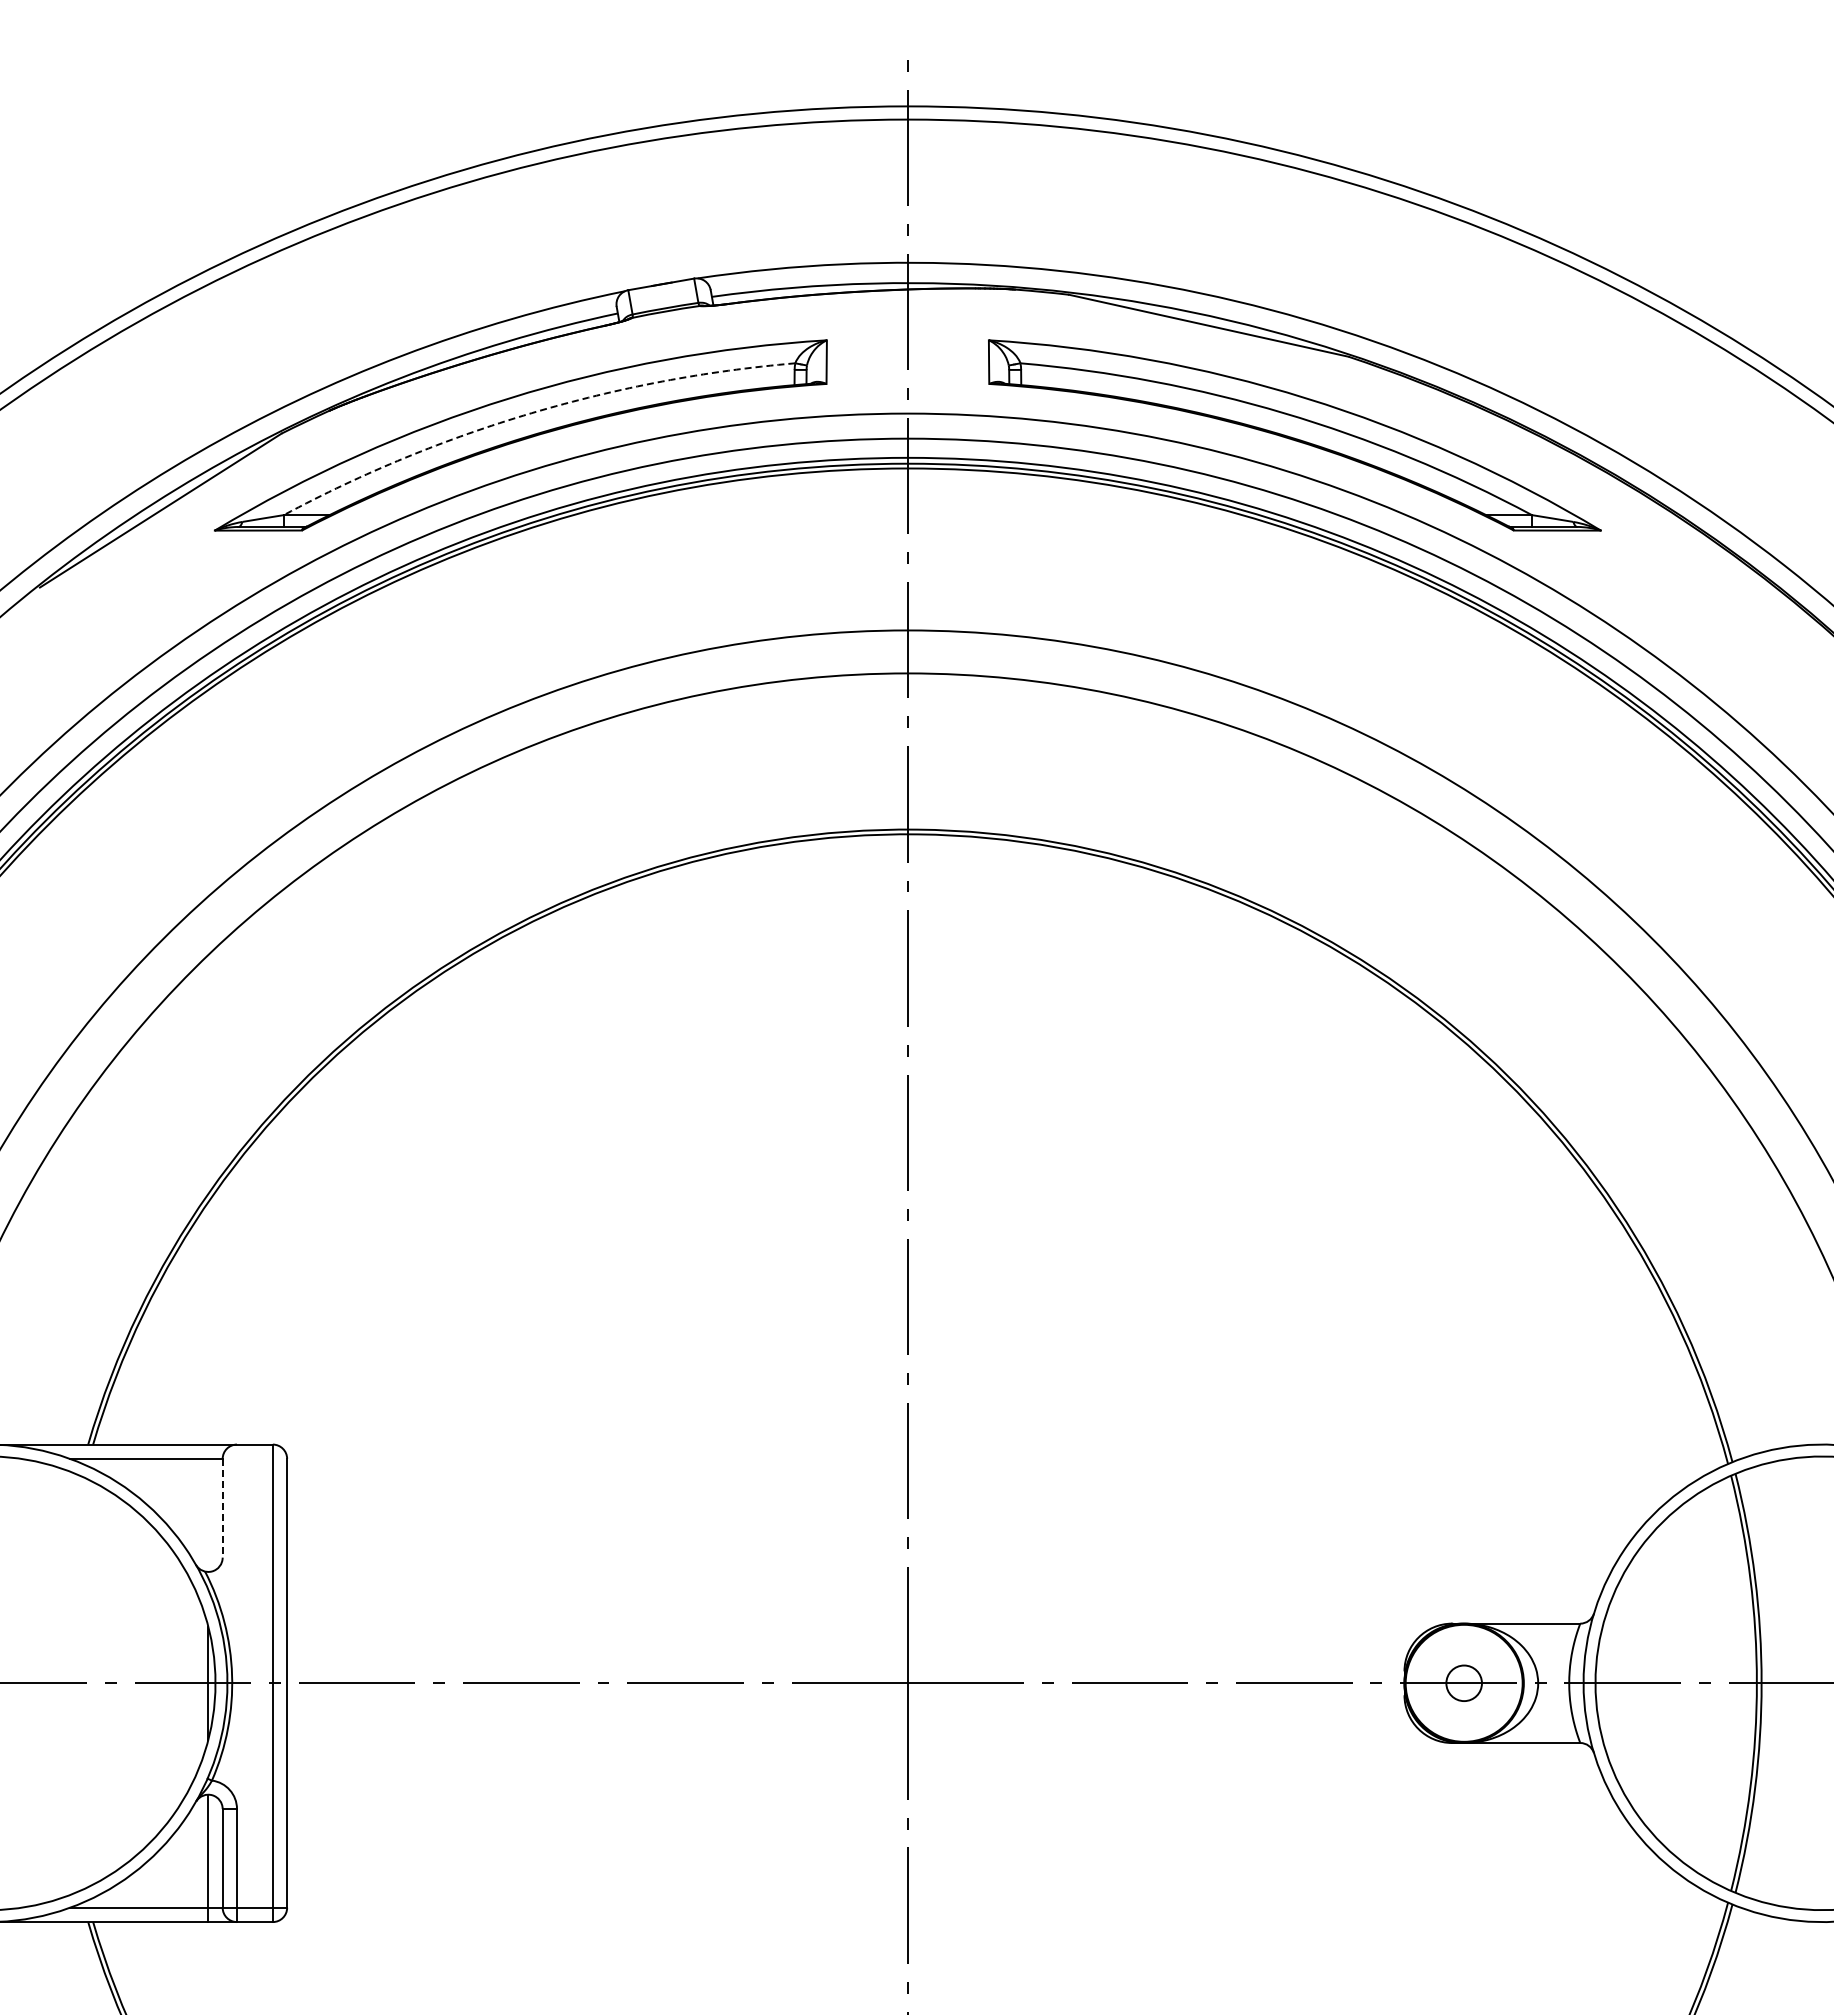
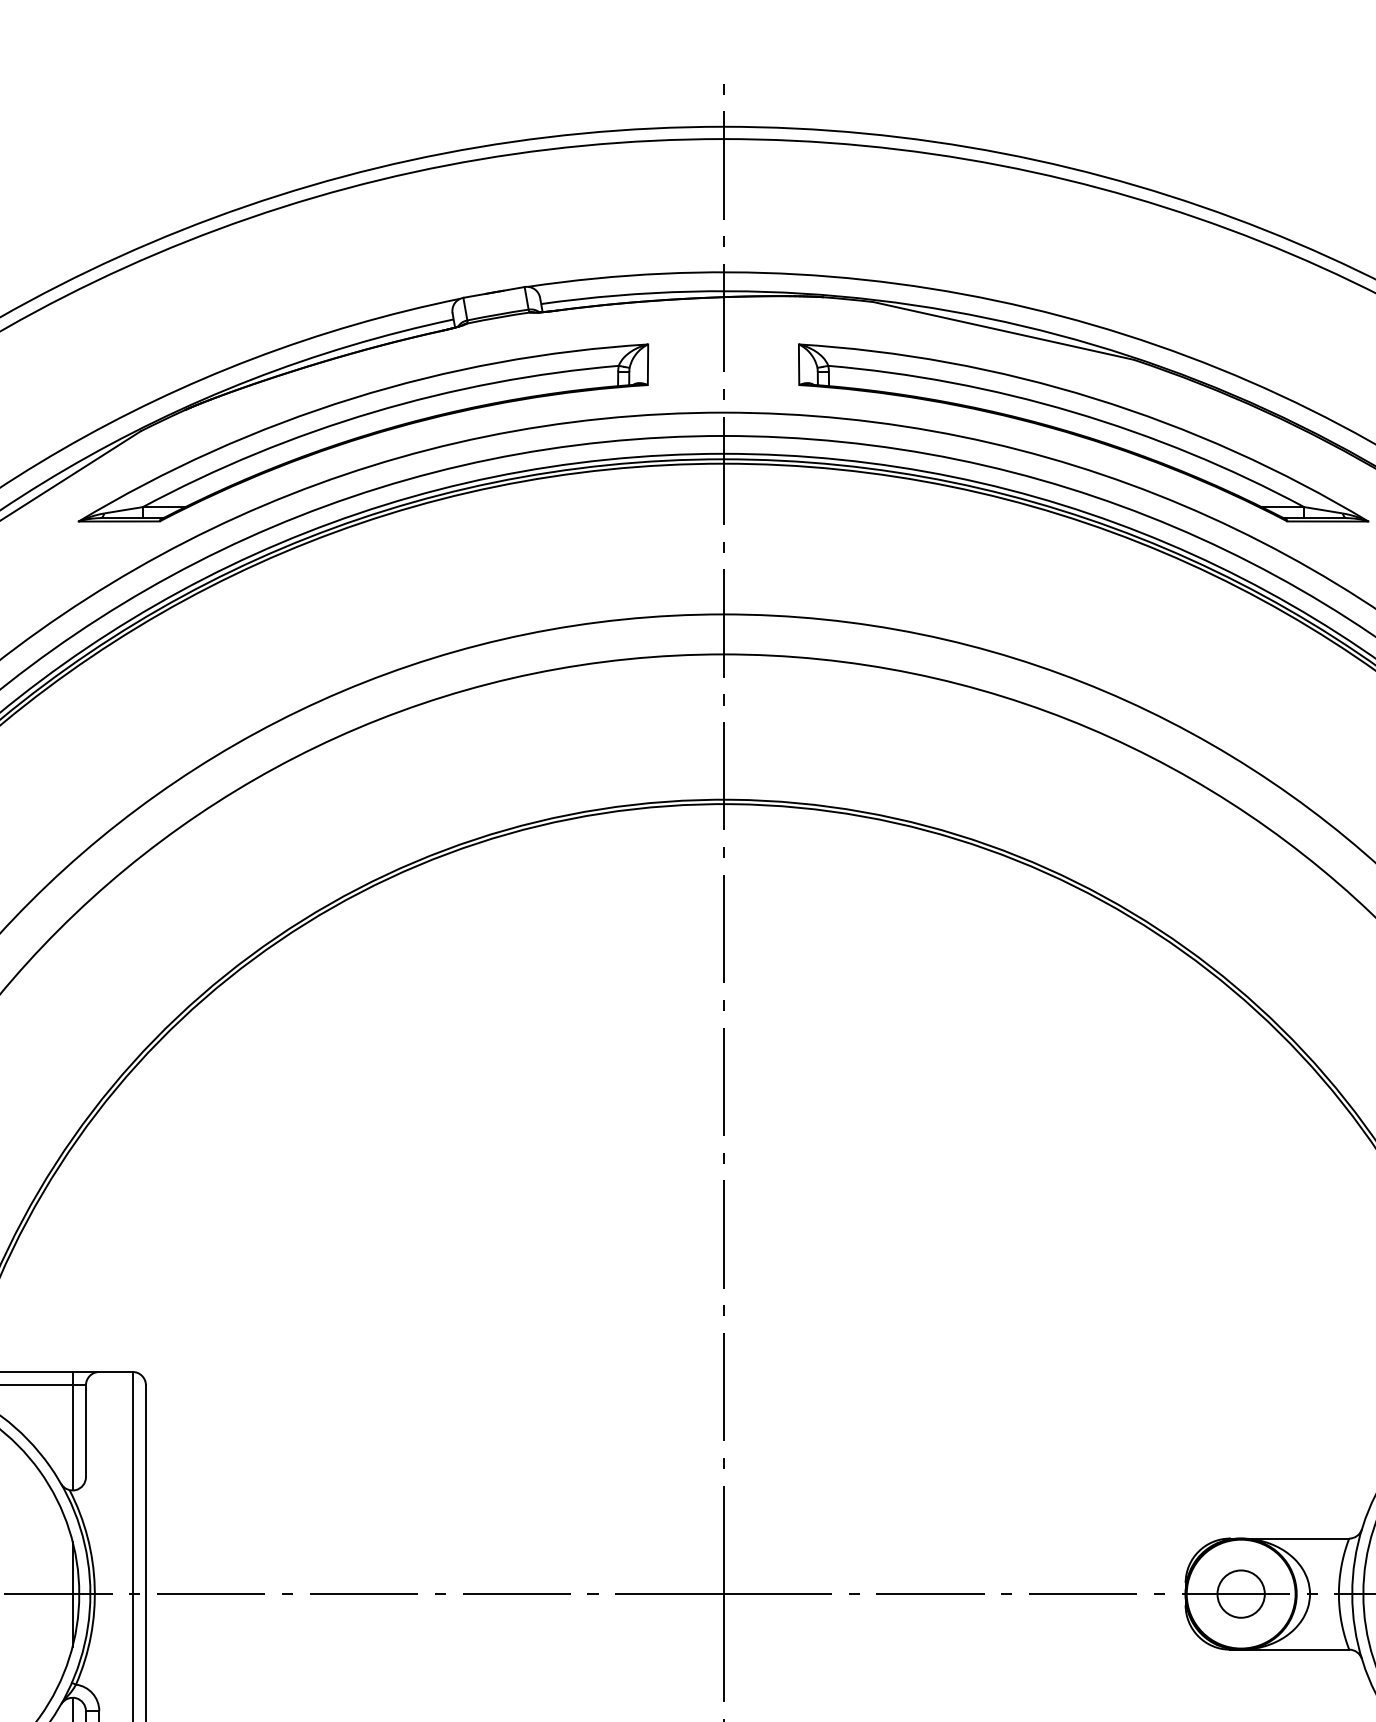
arc: (531, 413) -> (373, 412), dashed -> solid
line: (208, 1507) -> (72, 1430), added
line: (222, 1508) -> (85, 1431), dashed -> solid
circle: (1463, 1682) -> (1240, 1593), size x1.43

